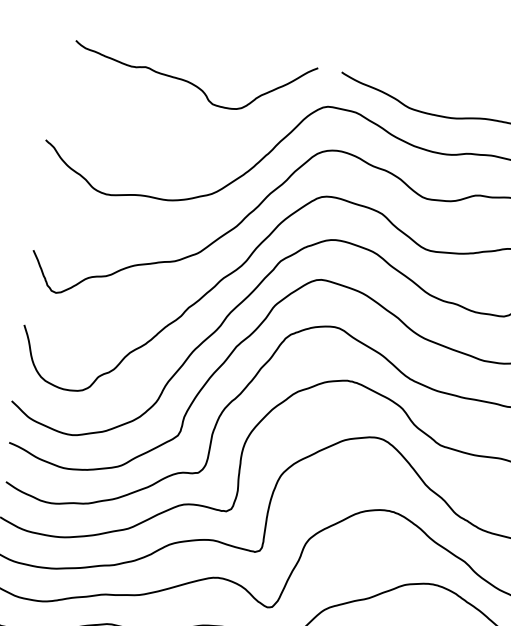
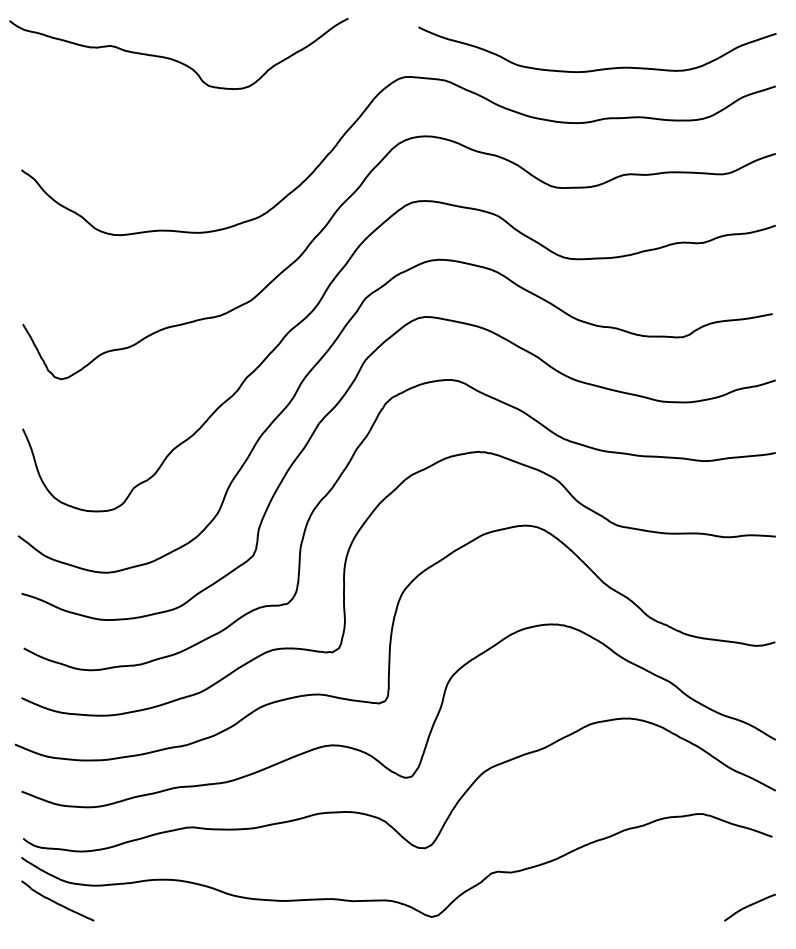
curve: (191, 82) -> (175, 59), moved

